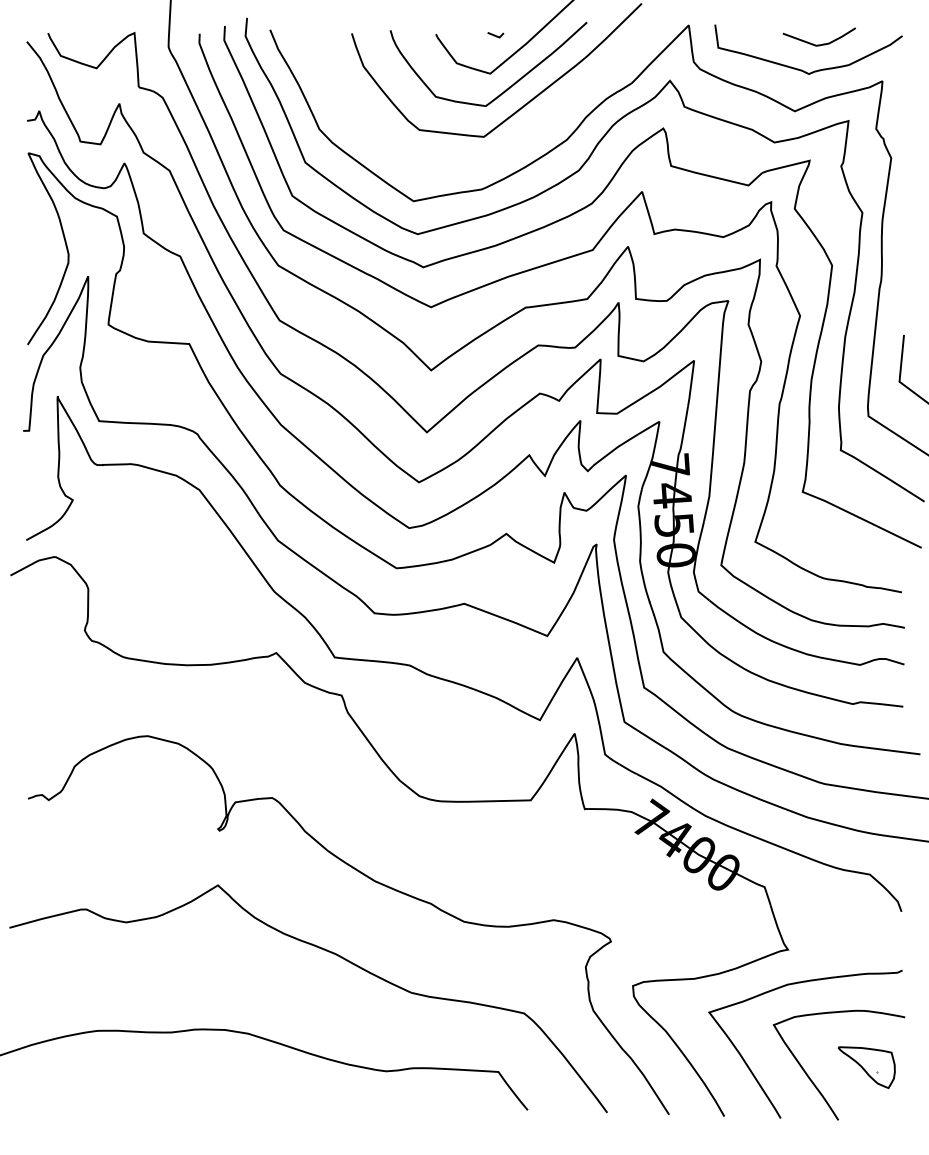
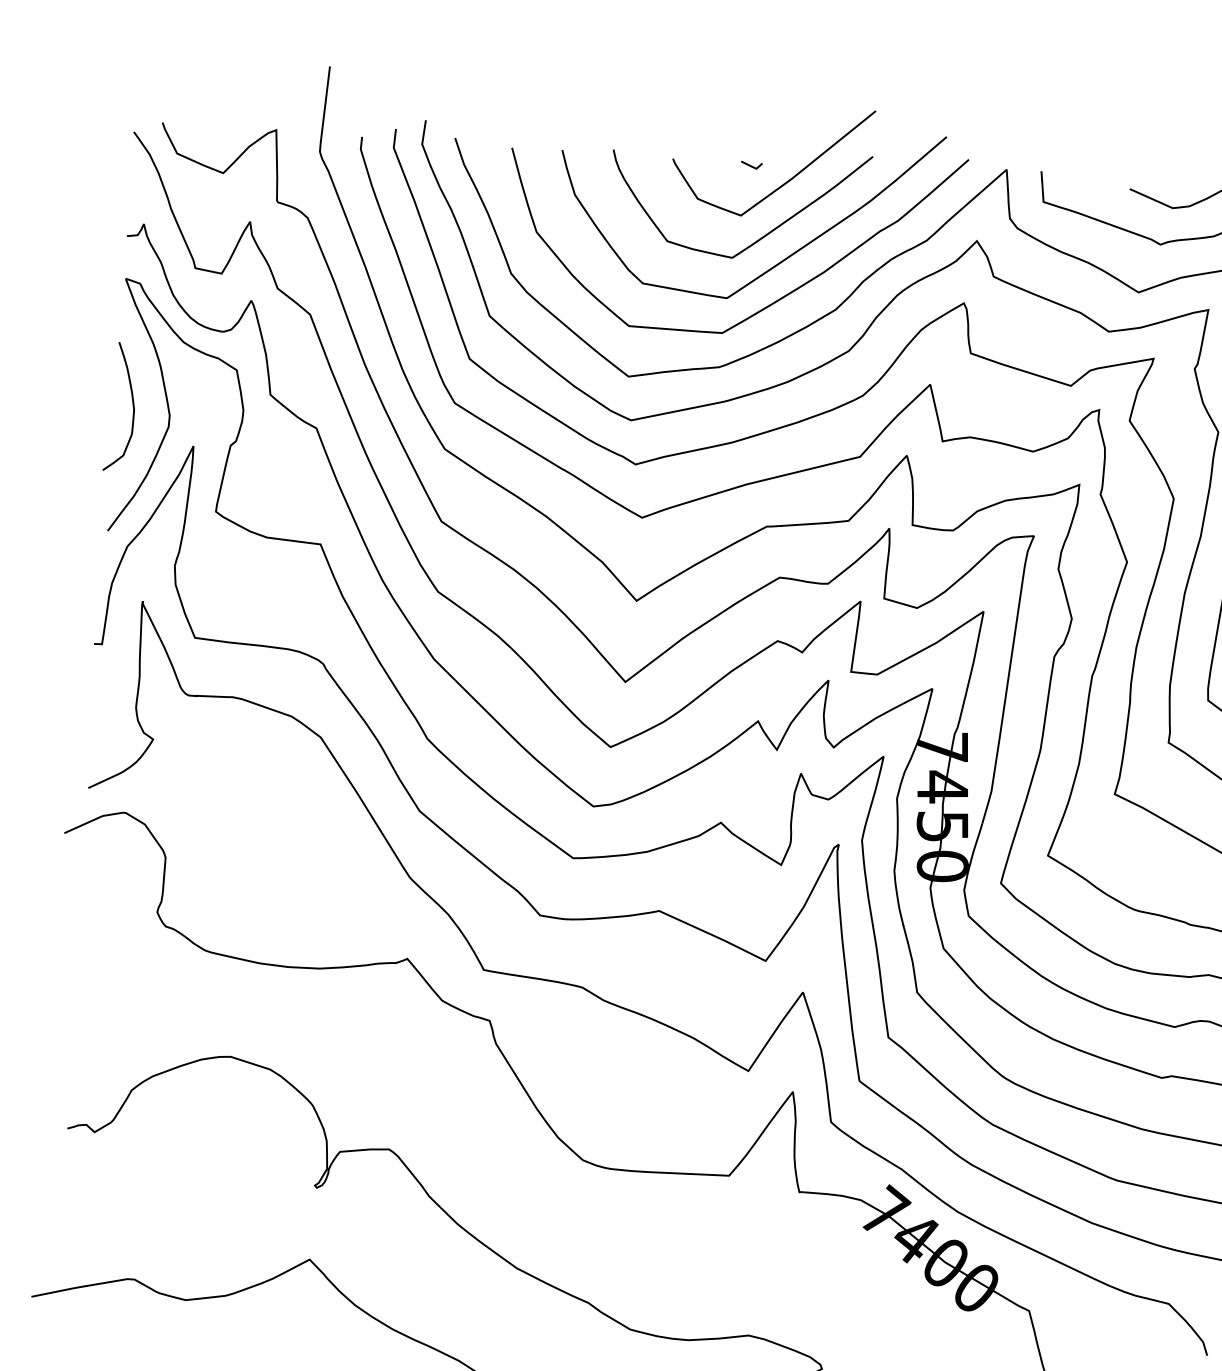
curve: (518, 137) -> (772, 302), added
curve: (39, 248) -> (131, 405), added

